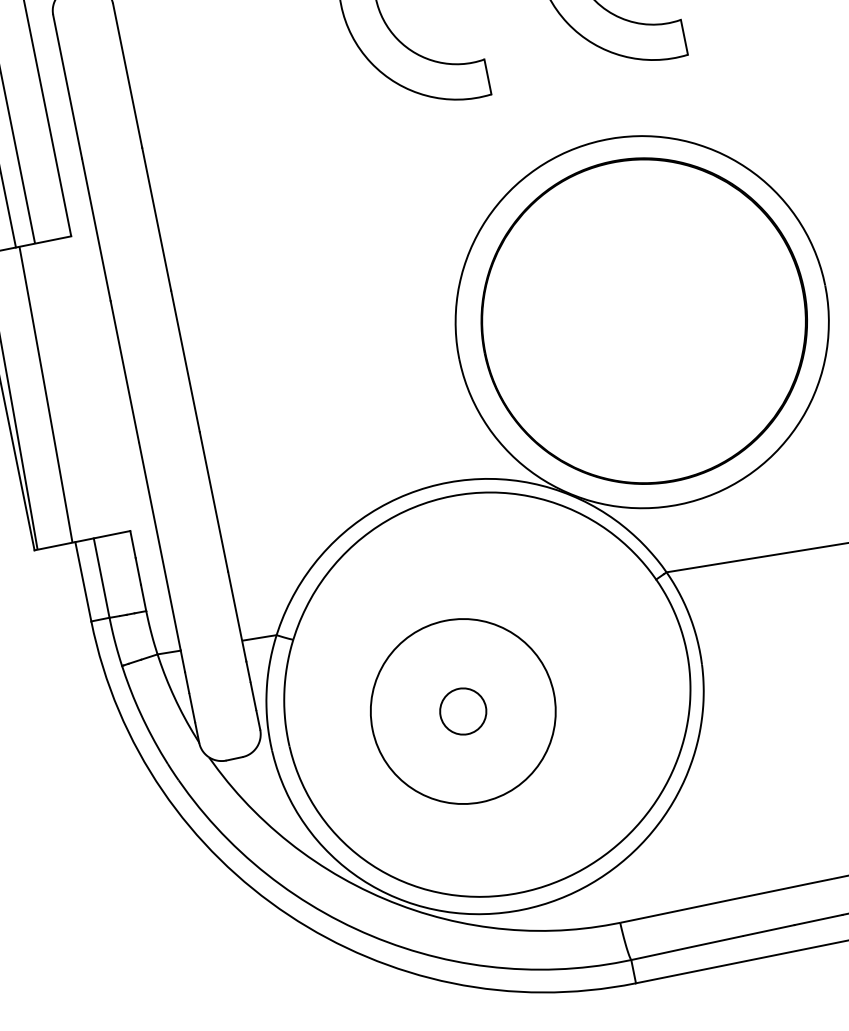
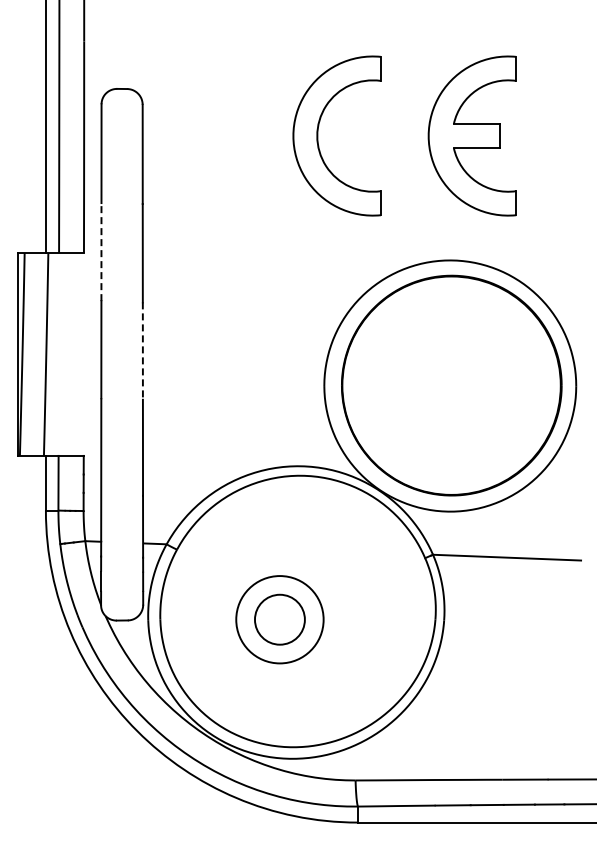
line: (96, 228) -> (101, 251), solid -> dashed
line: (185, 362) -> (142, 351), solid -> dashed
circle: (462, 711) -> (279, 619), size x0.7
circle: (462, 711) -> (279, 619), size x1.6

